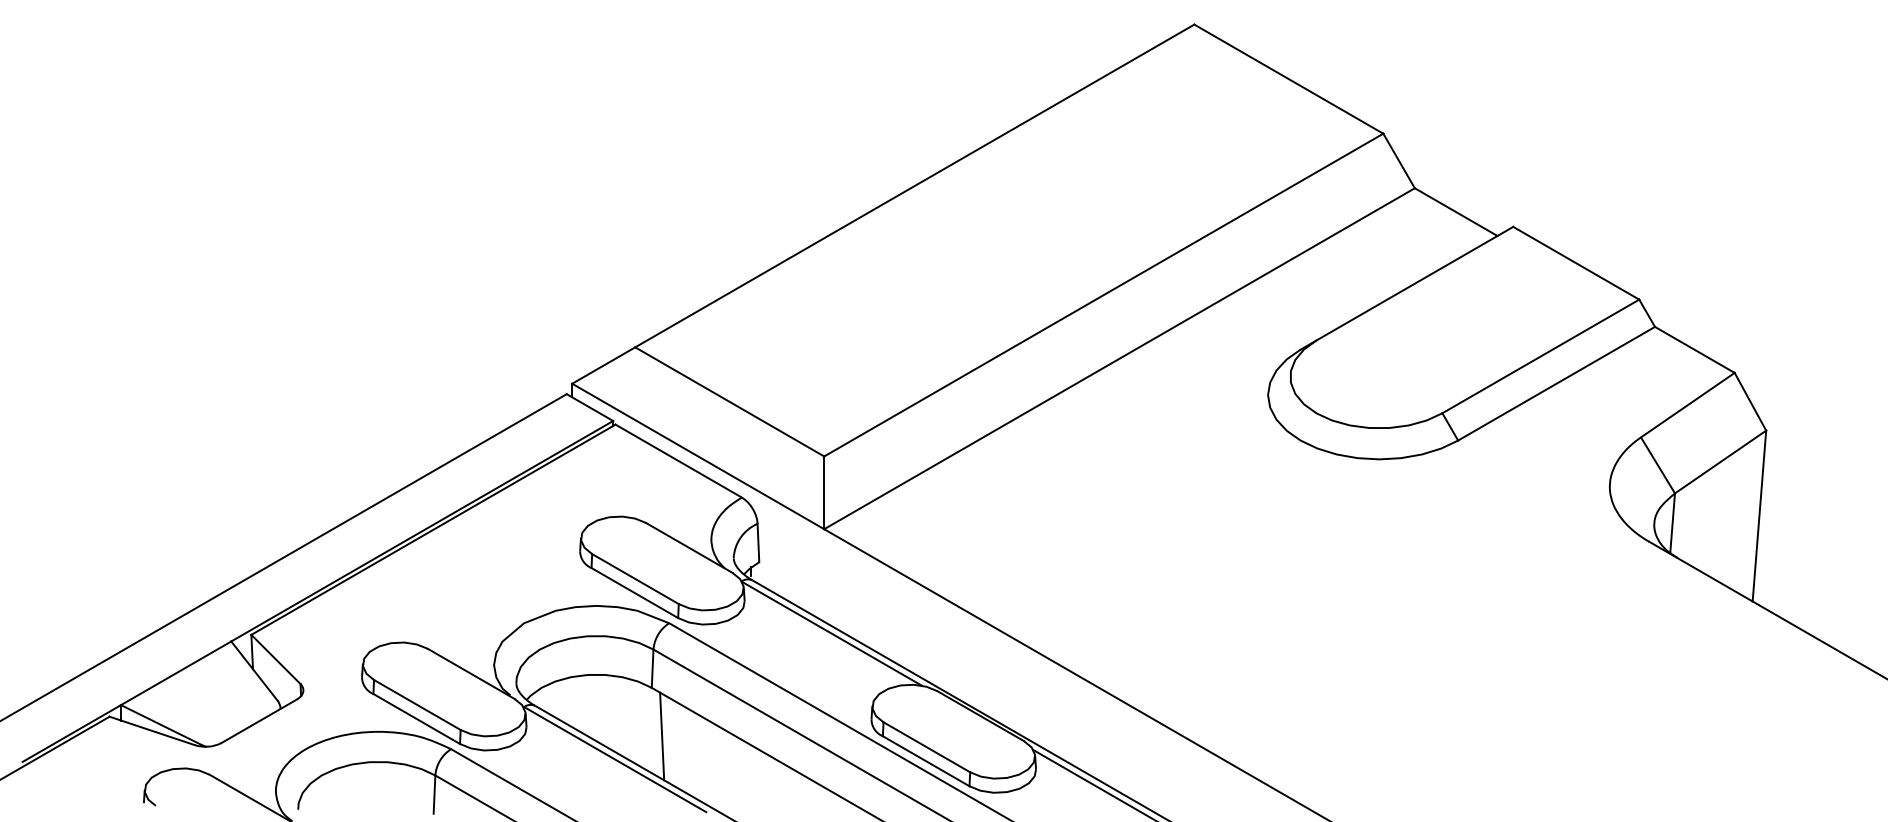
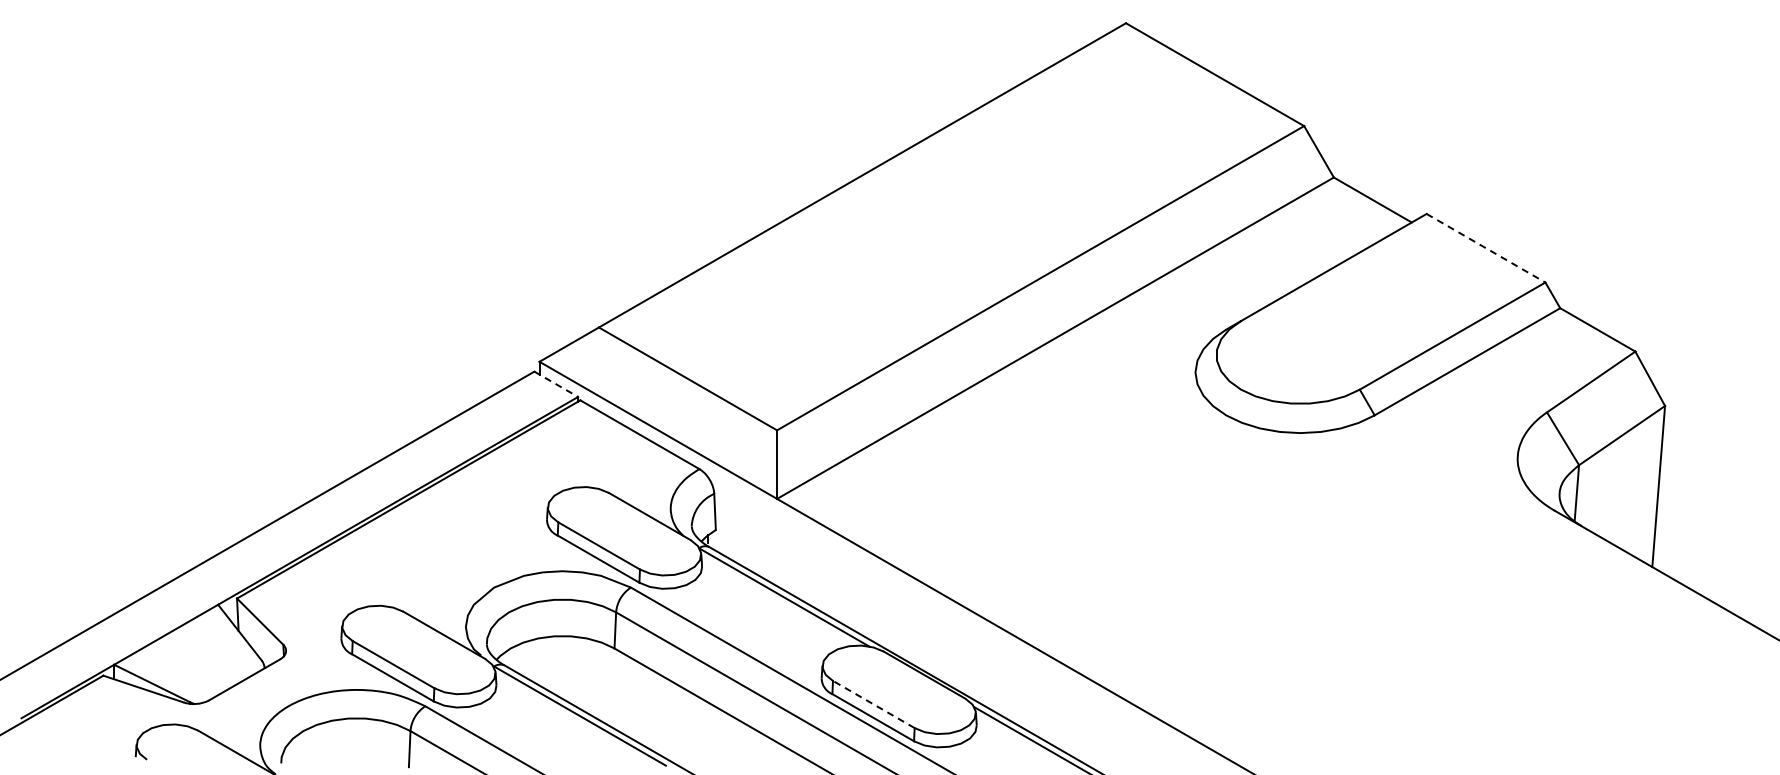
line: (1576, 263) -> (1486, 248), solid -> dashed
line: (590, 407) -> (556, 384), solid -> dashed
line: (662, 736) -> (624, 694), removed
line: (926, 747) -> (873, 704), solid -> dashed

